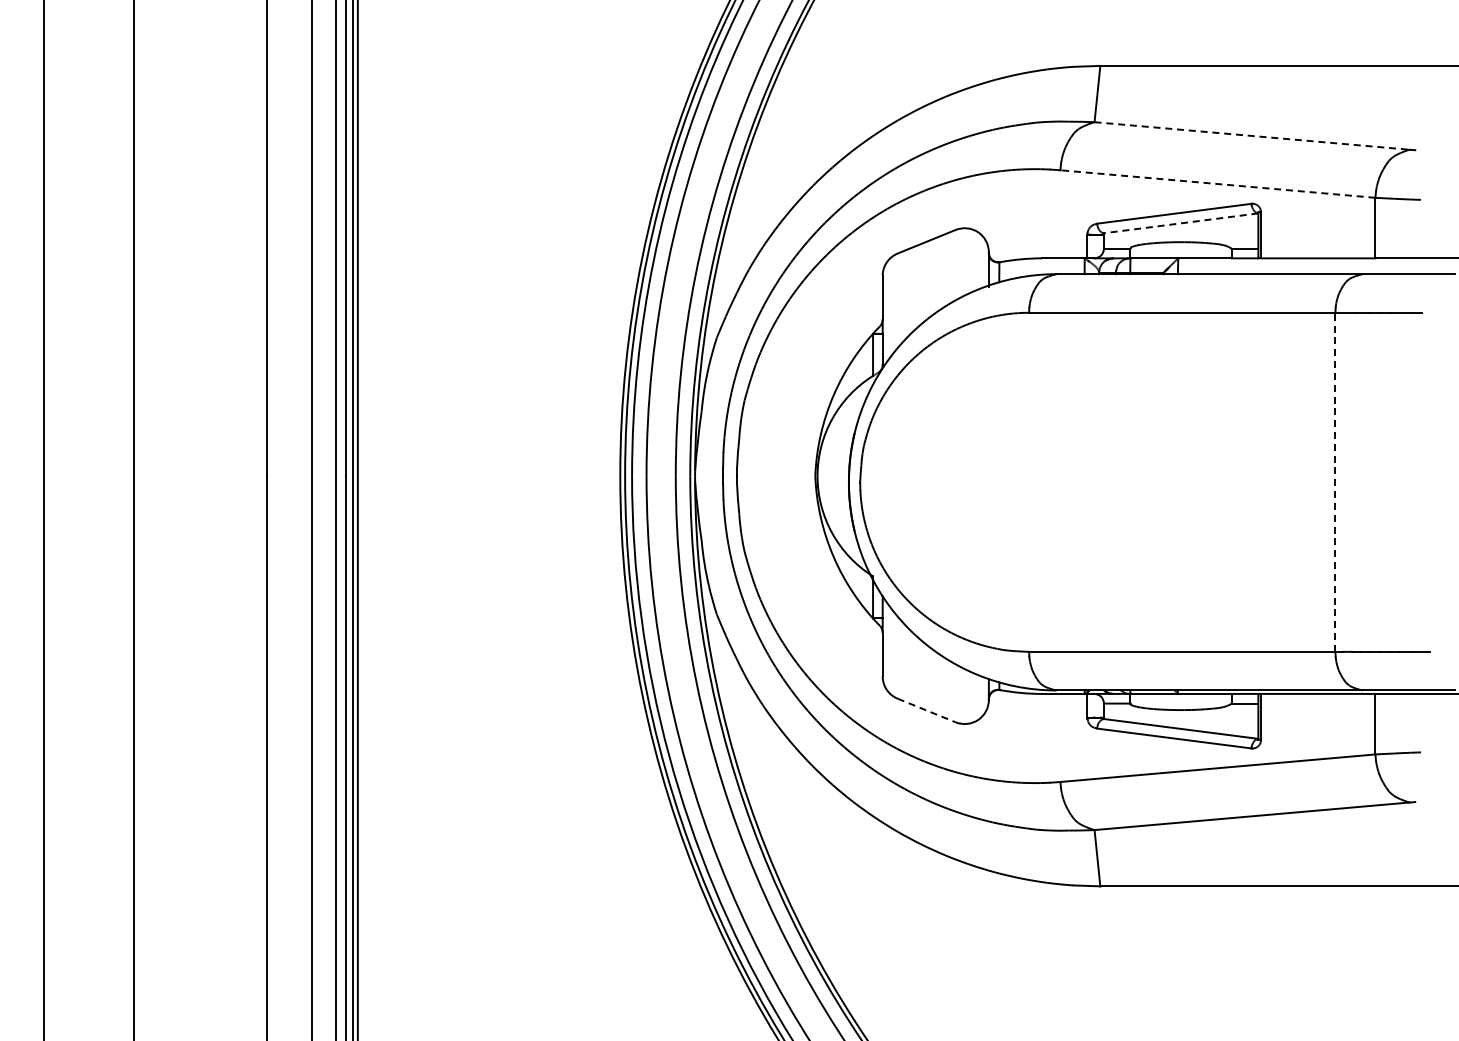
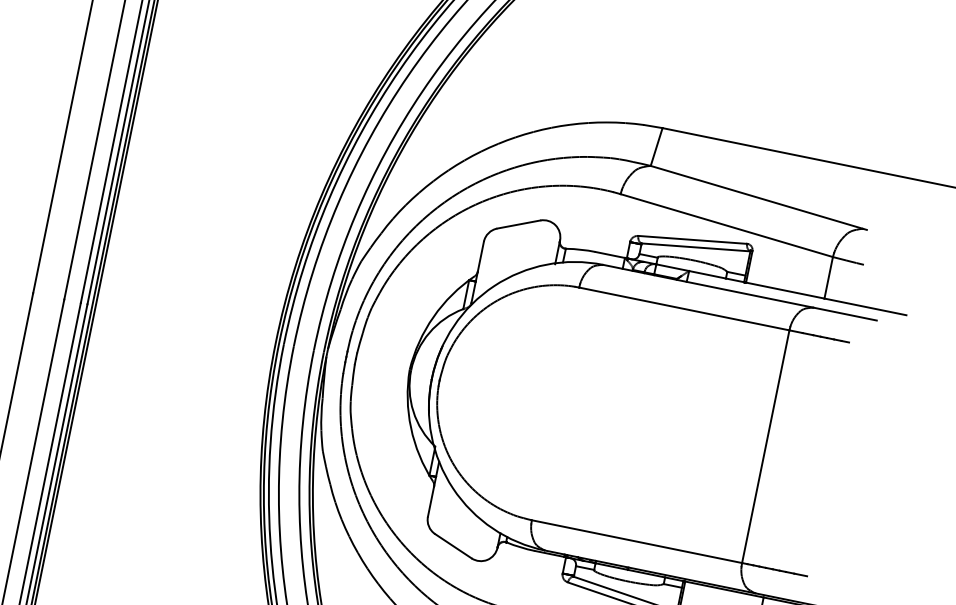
line: (1252, 136) -> (757, 197), dashed -> solid
line: (1217, 184) -> (726, 225), dashed -> solid
line: (1181, 223) -> (696, 247), dashed -> solid
line: (1335, 482) -> (765, 446), dashed -> solid
line: (927, 710) -> (453, 546), dashed -> solid

